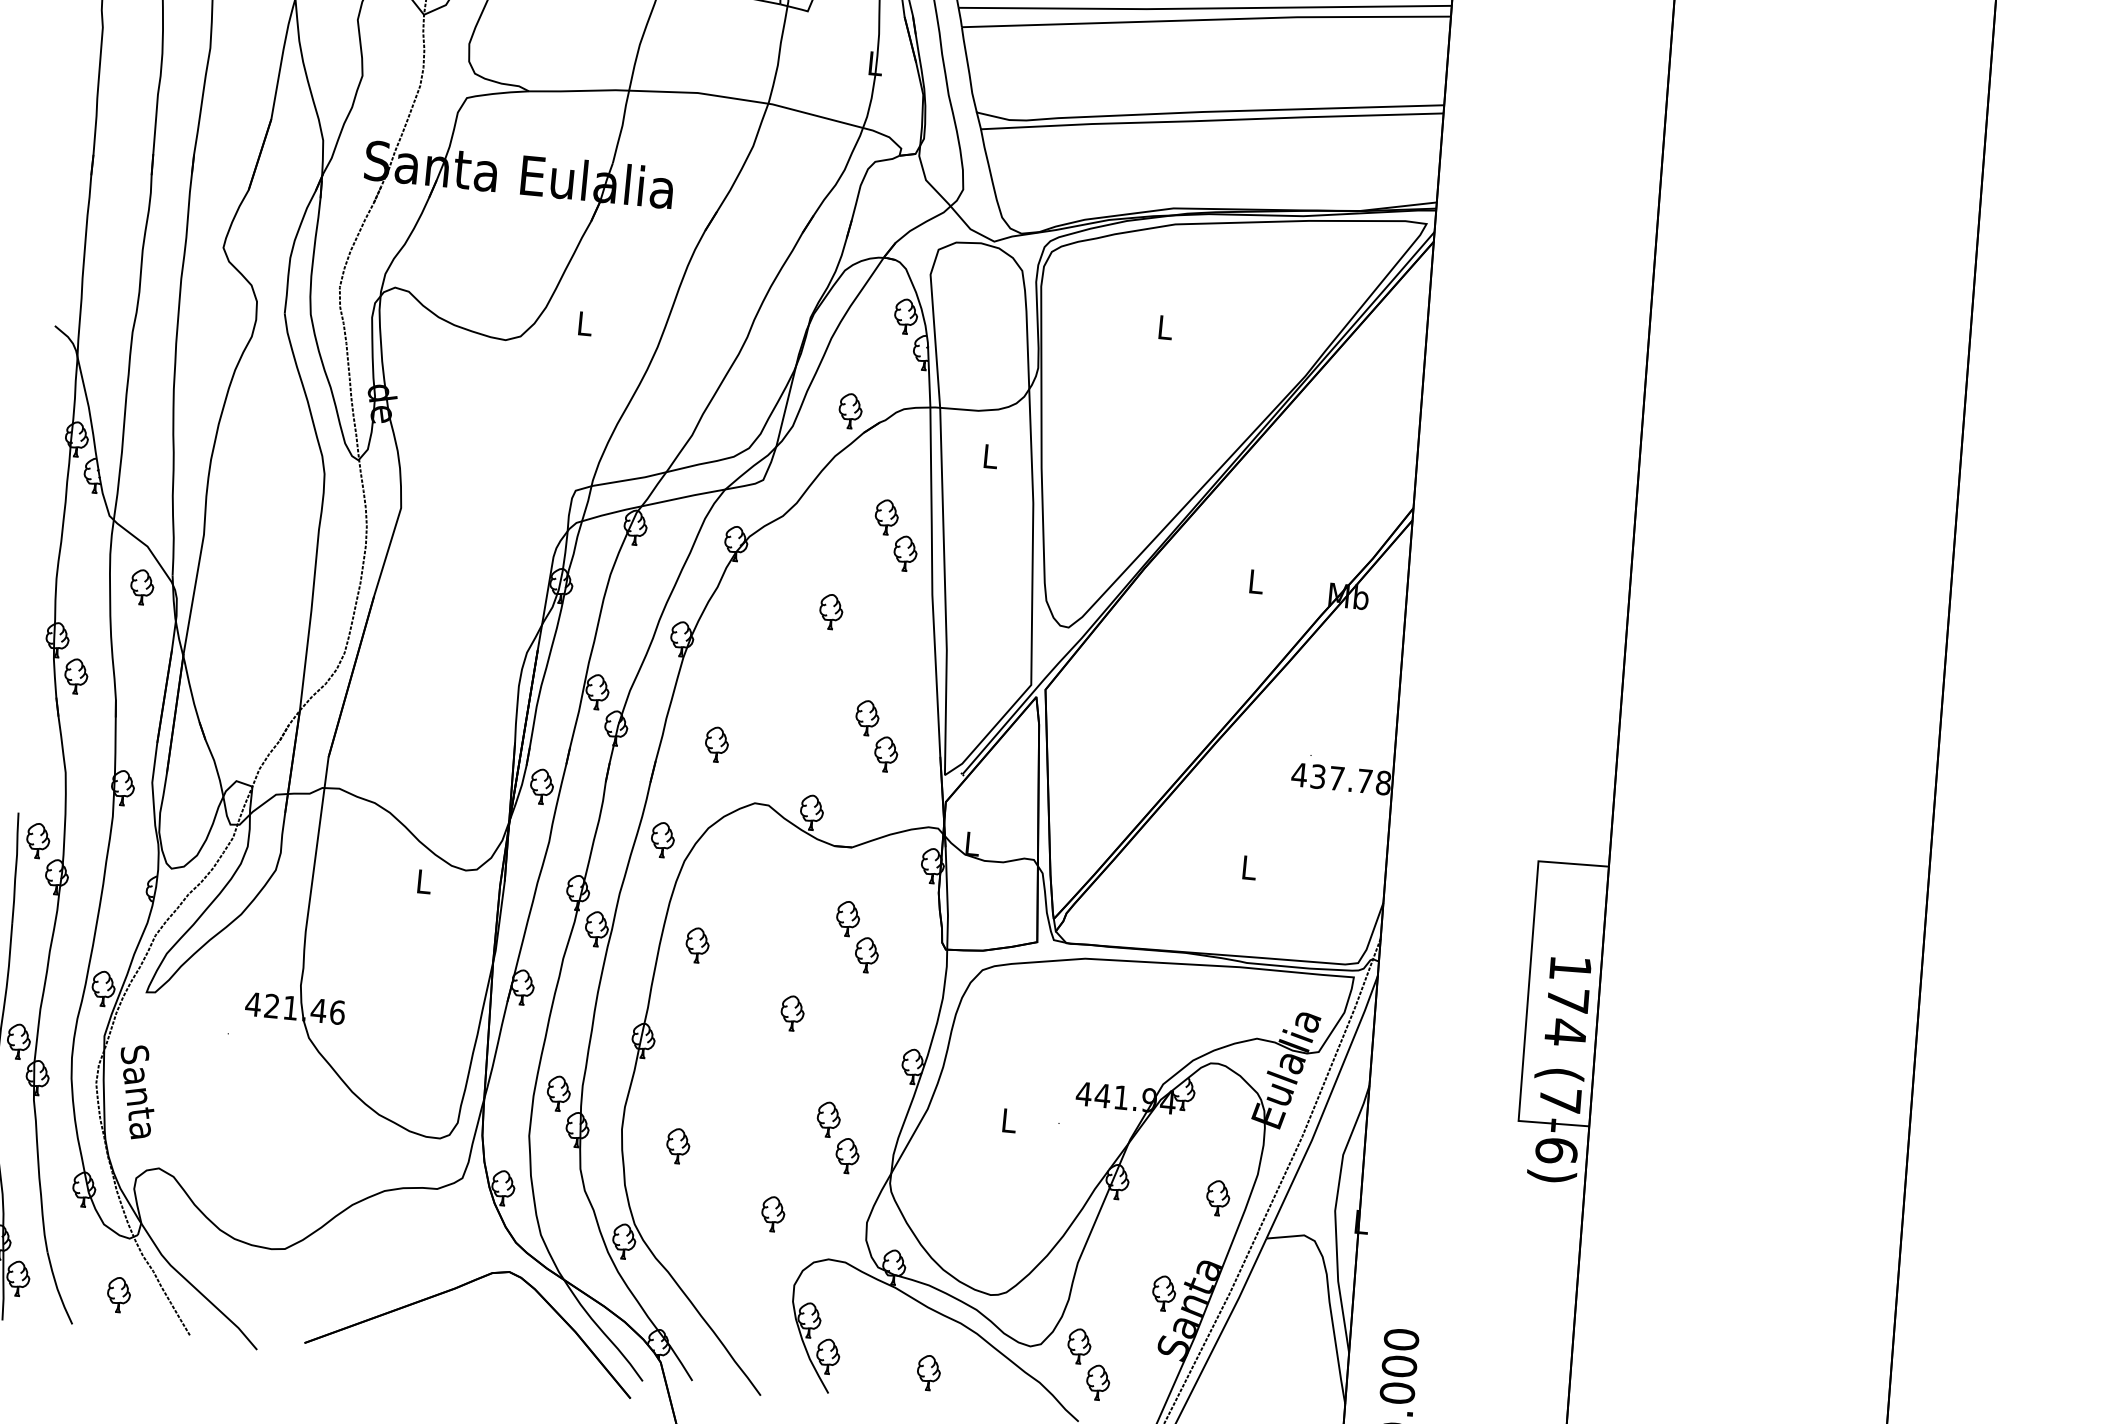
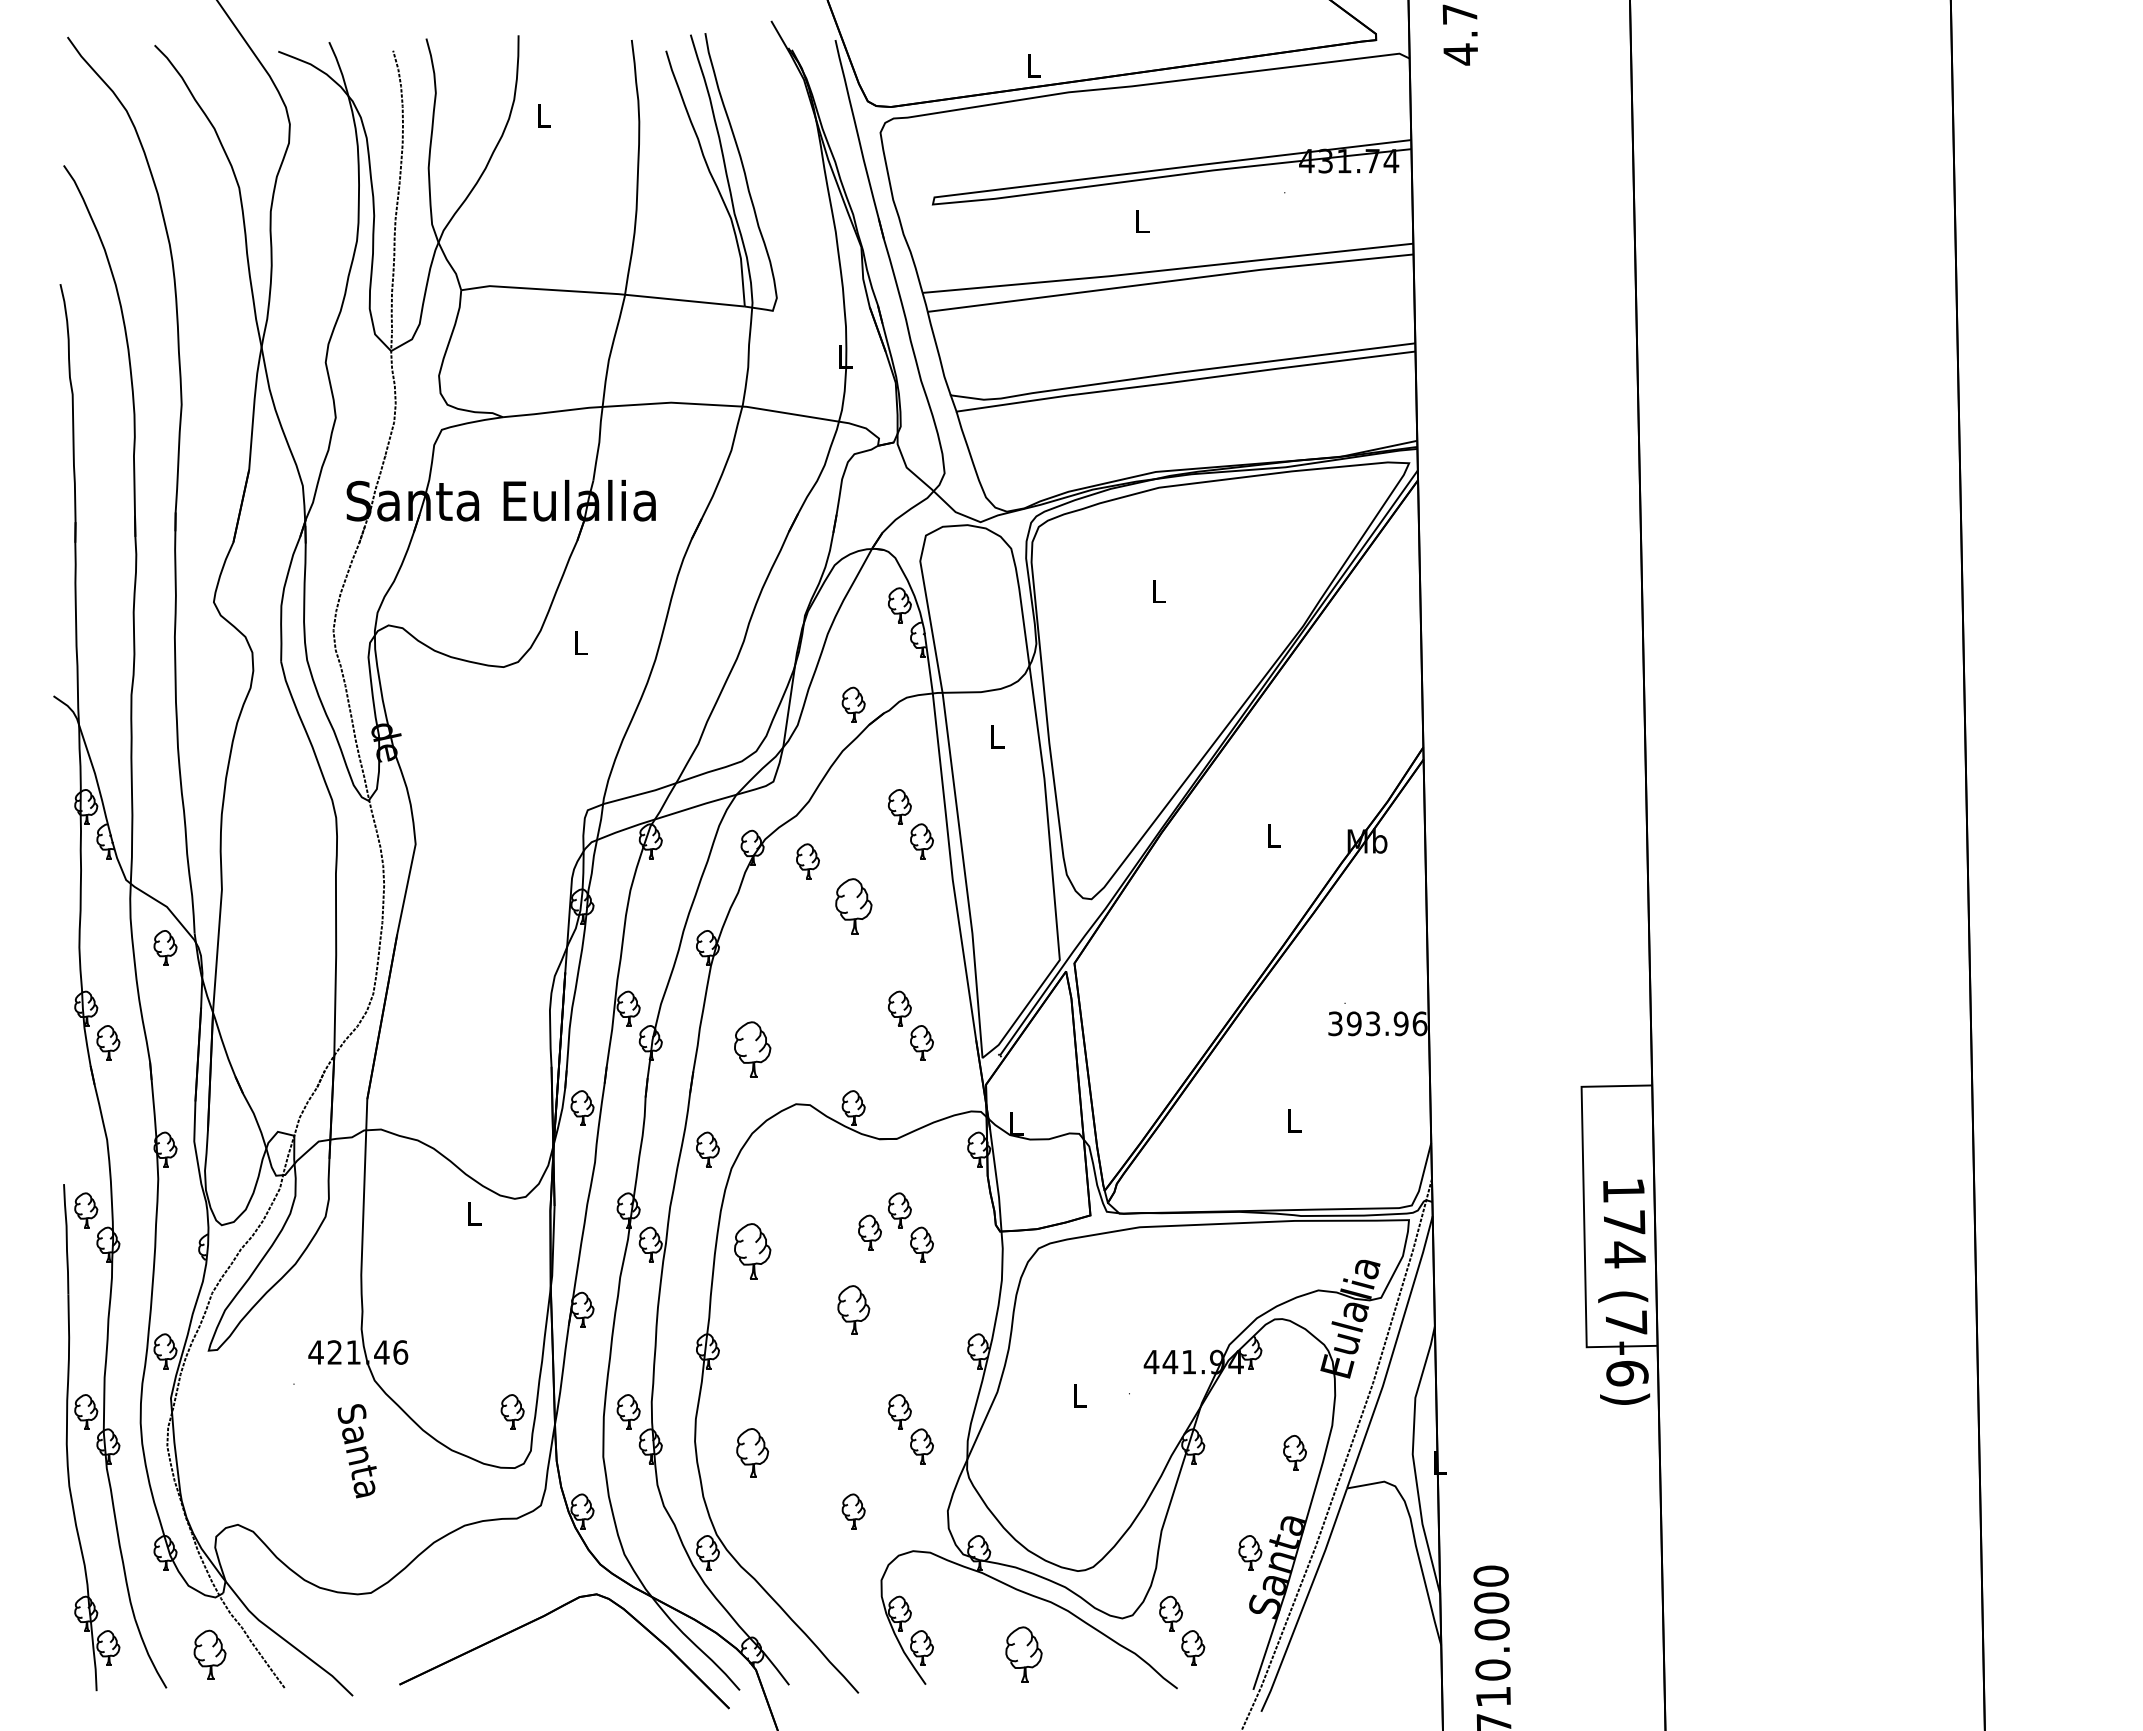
part: (789, 562) -> (807, 861), added
part: (831, 611) -> (853, 906), size x1.6
part: (716, 744) -> (752, 1049), size x1.6
text: (1341, 778) -> (1377, 1023), 437.78 -> 393.96
part: (815, 938) -> (869, 1232), added
part: (697, 944) -> (752, 1250), size x1.6
part: (792, 1013) -> (853, 1309), size x1.4
part: (443, 1081) -> (512, 1411), added
text: (135, 1092) -> (356, 1451), moved
part: (678, 1145) -> (752, 1452), size x1.4
part: (119, 1294) -> (210, 1654), size x1.4
part: (928, 1372) -> (1023, 1654), size x1.6

